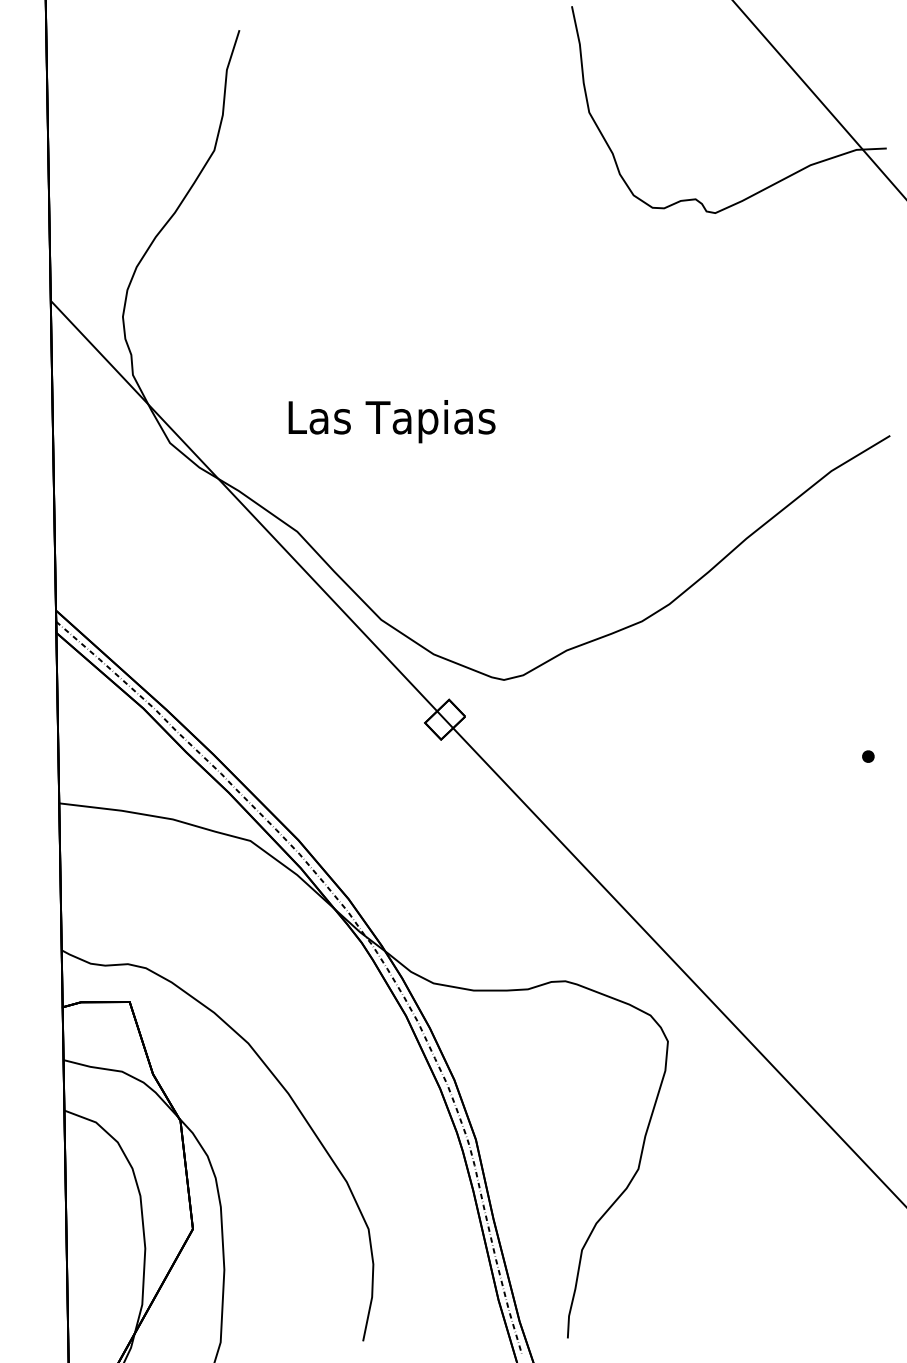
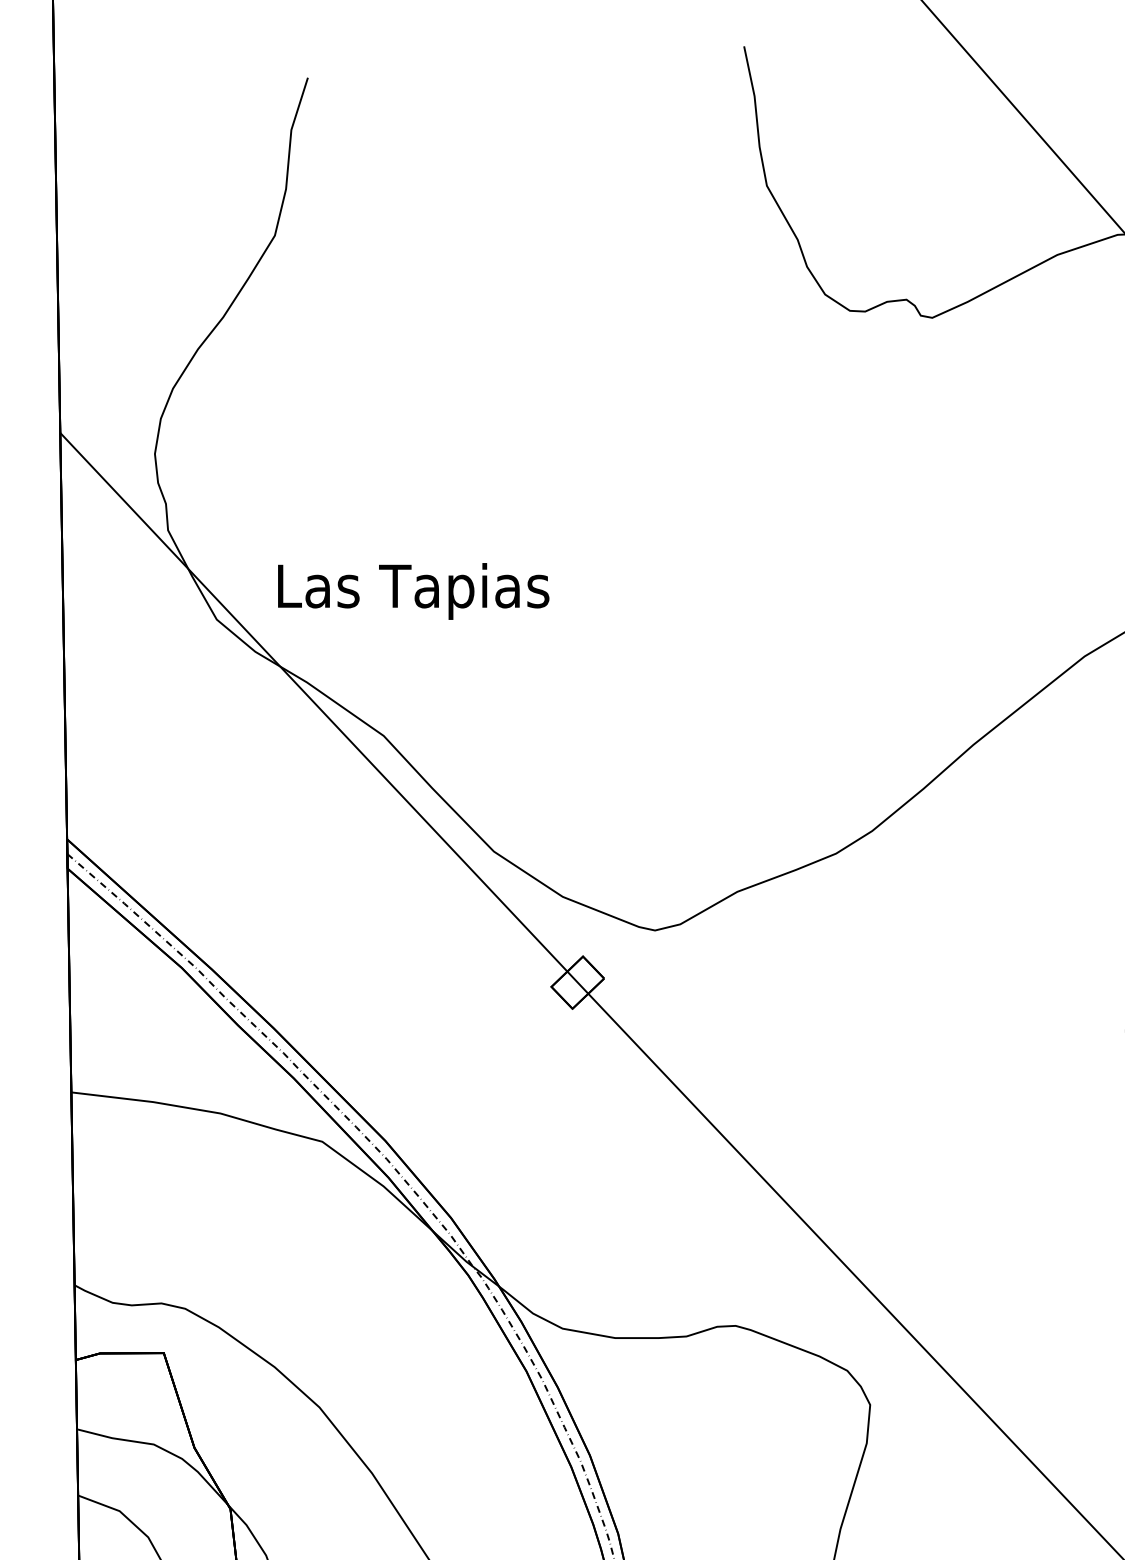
text: (391, 421) -> (412, 591), moved

